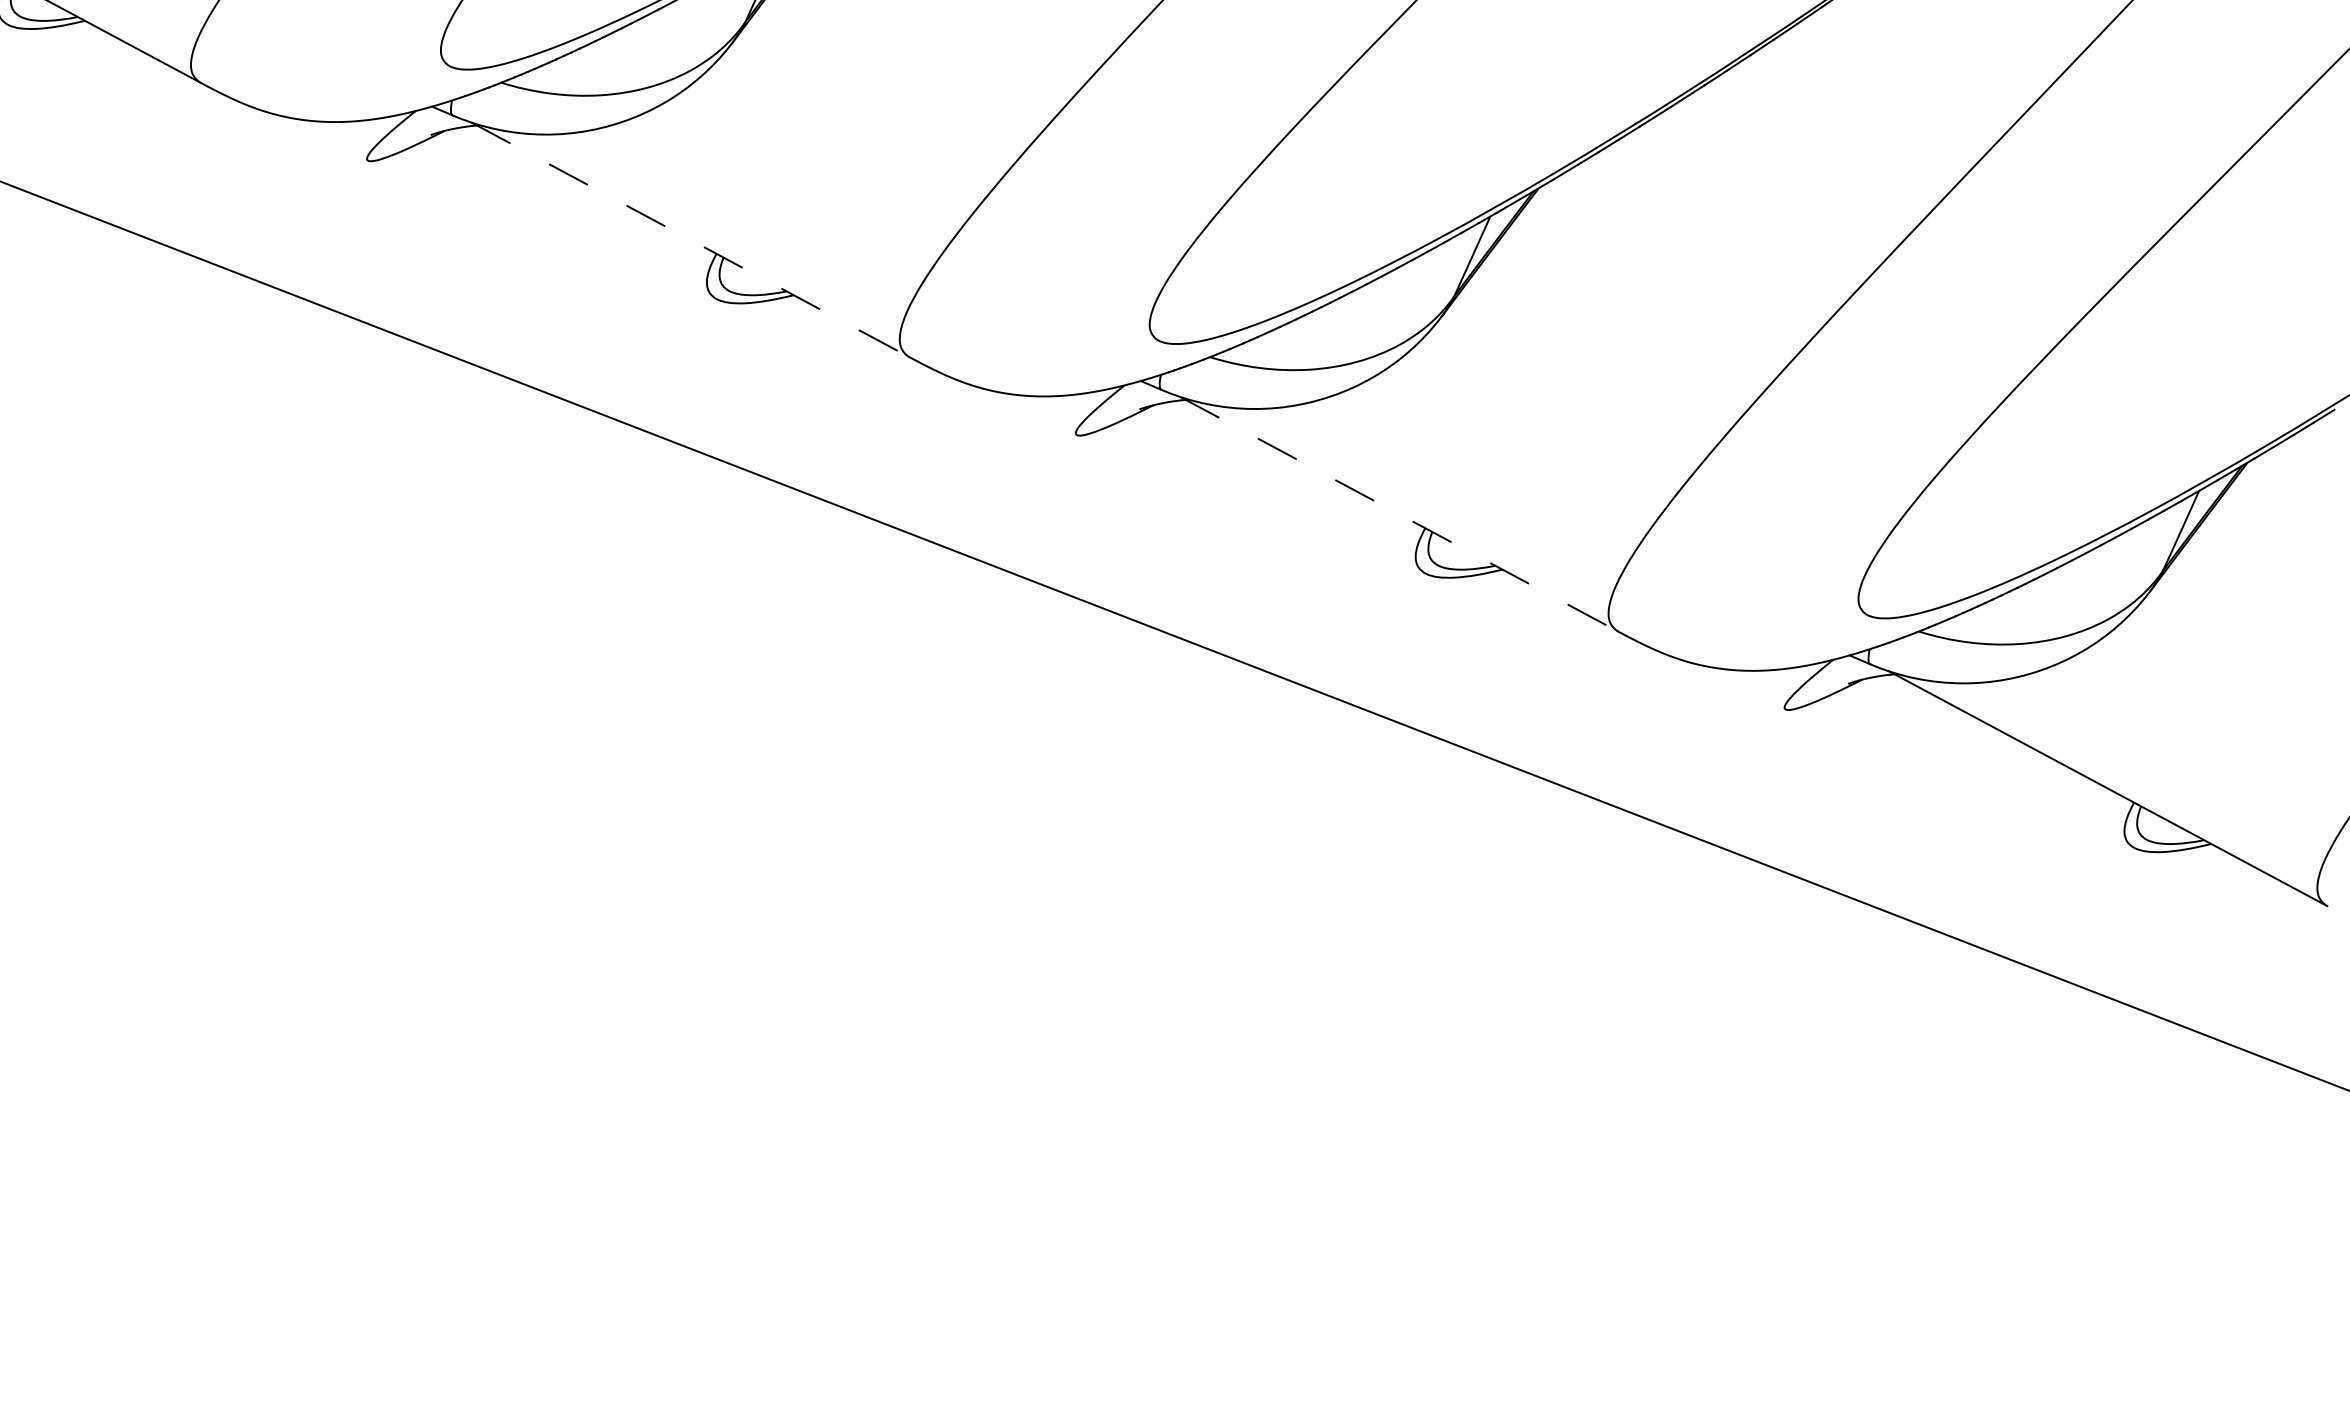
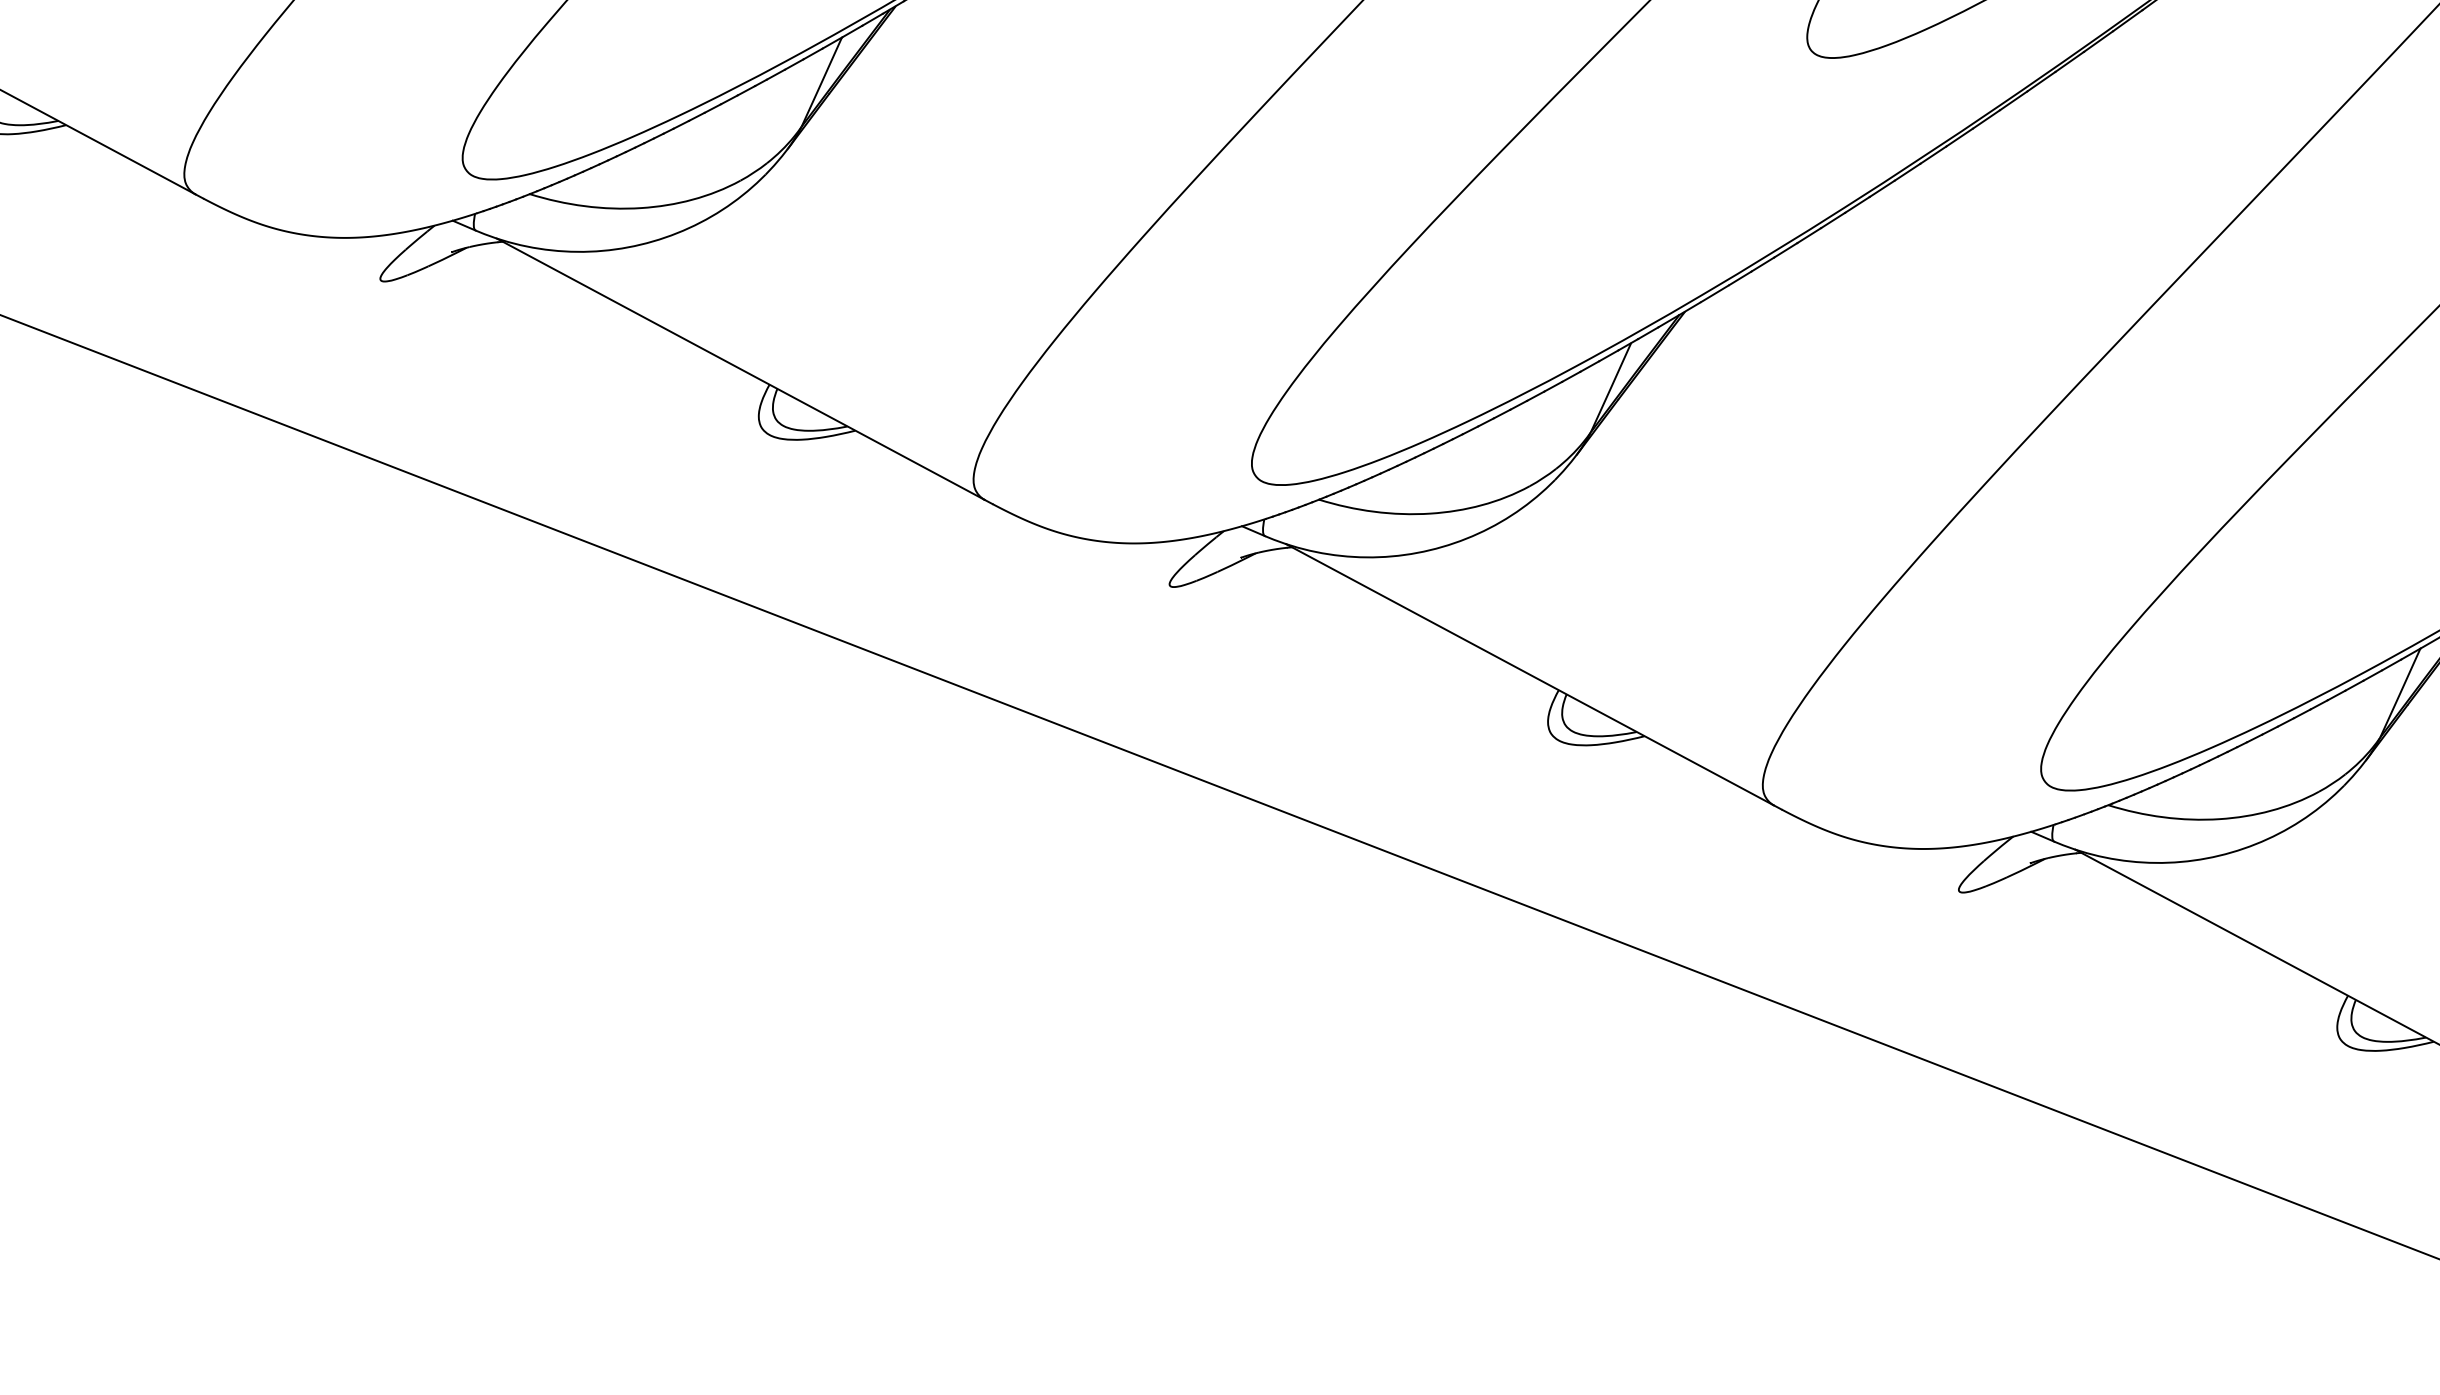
line: (691, 240) -> (741, 369), dashed -> solid
line: (1399, 514) -> (1530, 674), dashed -> solid

